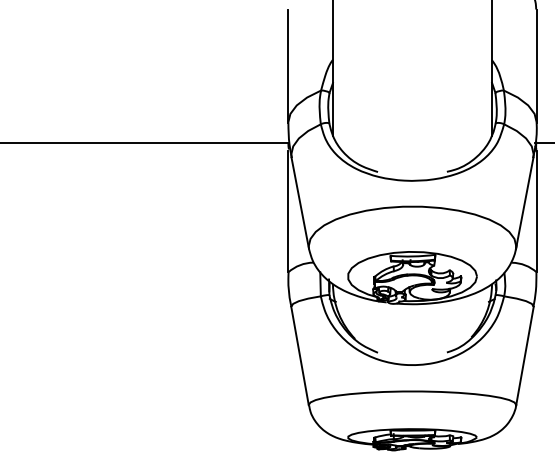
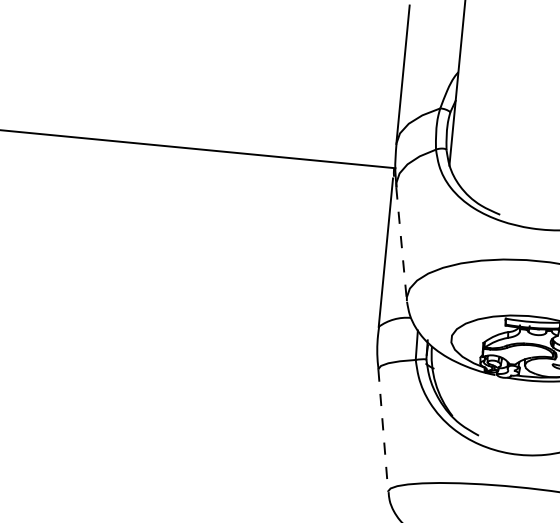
line: (300, 204) -> (401, 245), solid -> dashed
line: (300, 356) -> (383, 431), solid -> dashed

